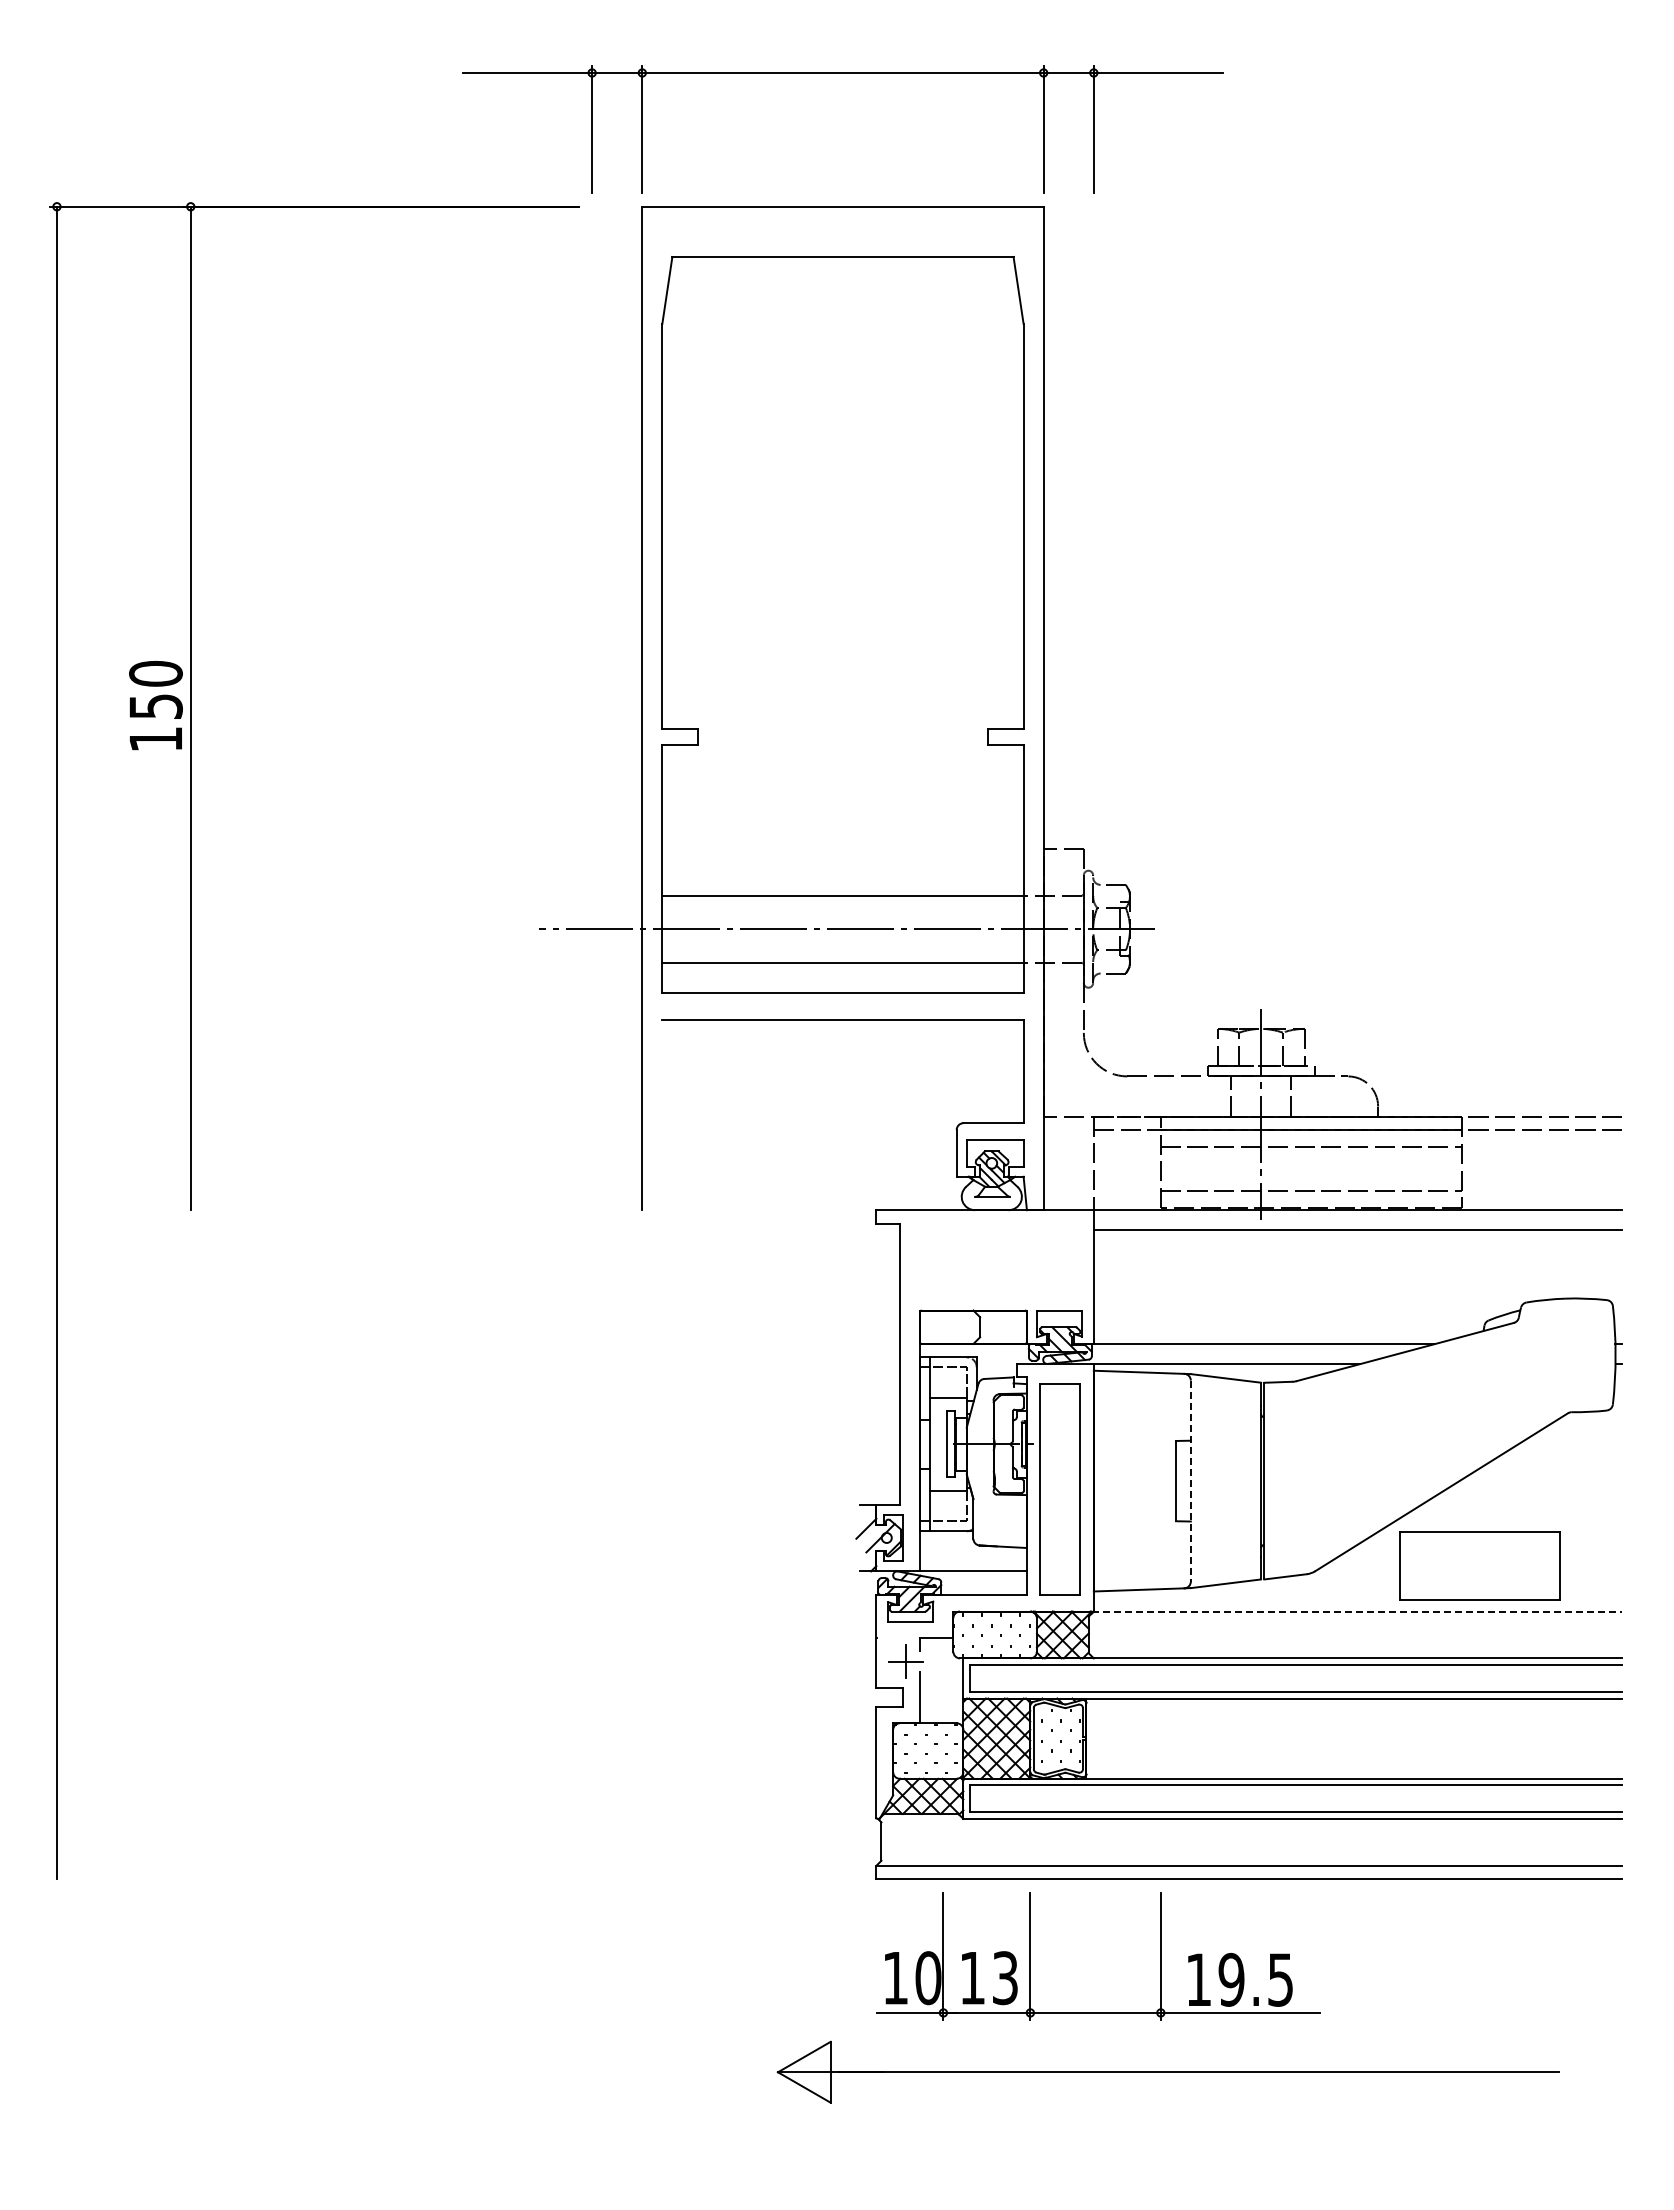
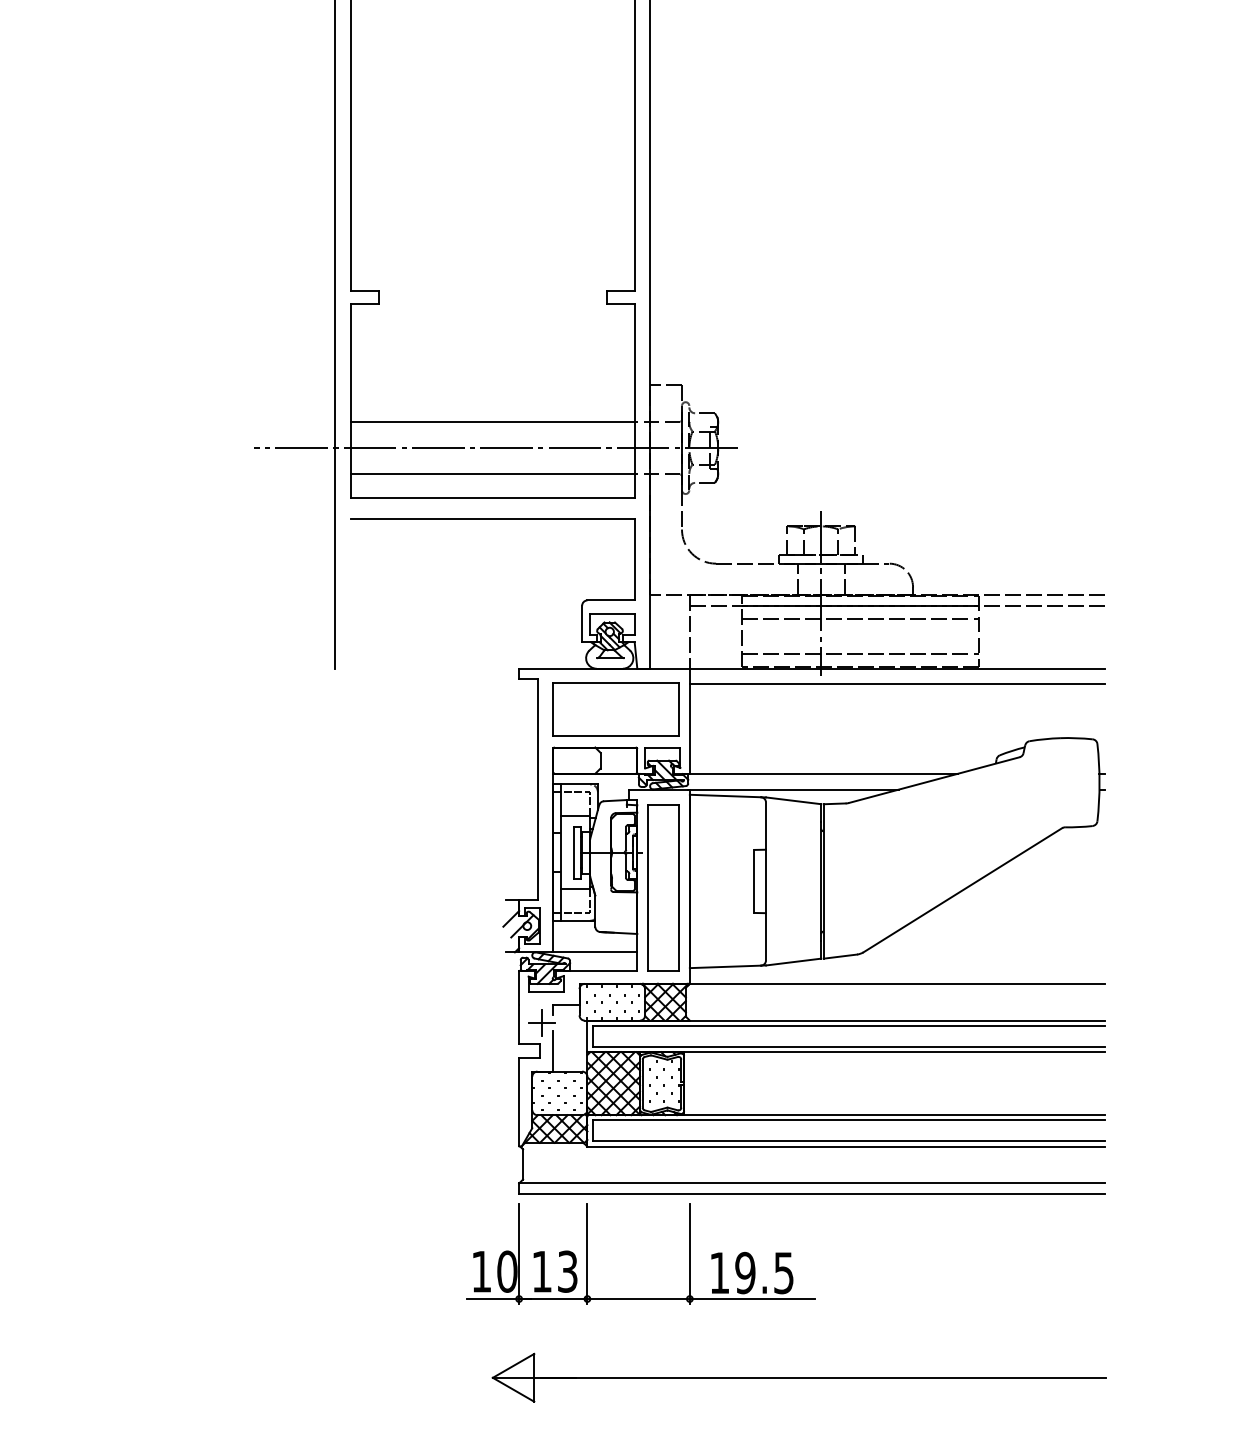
line: (1190, 1481) -> (765, 881), dashed -> solid
part: (1479, 1565) -> (615, 709), moved
line: (1357, 1611) -> (896, 983), dashed -> solid
part: (1098, 2012) -> (640, 1298), moved
part: (1167, 2071) -> (798, 1377), moved

